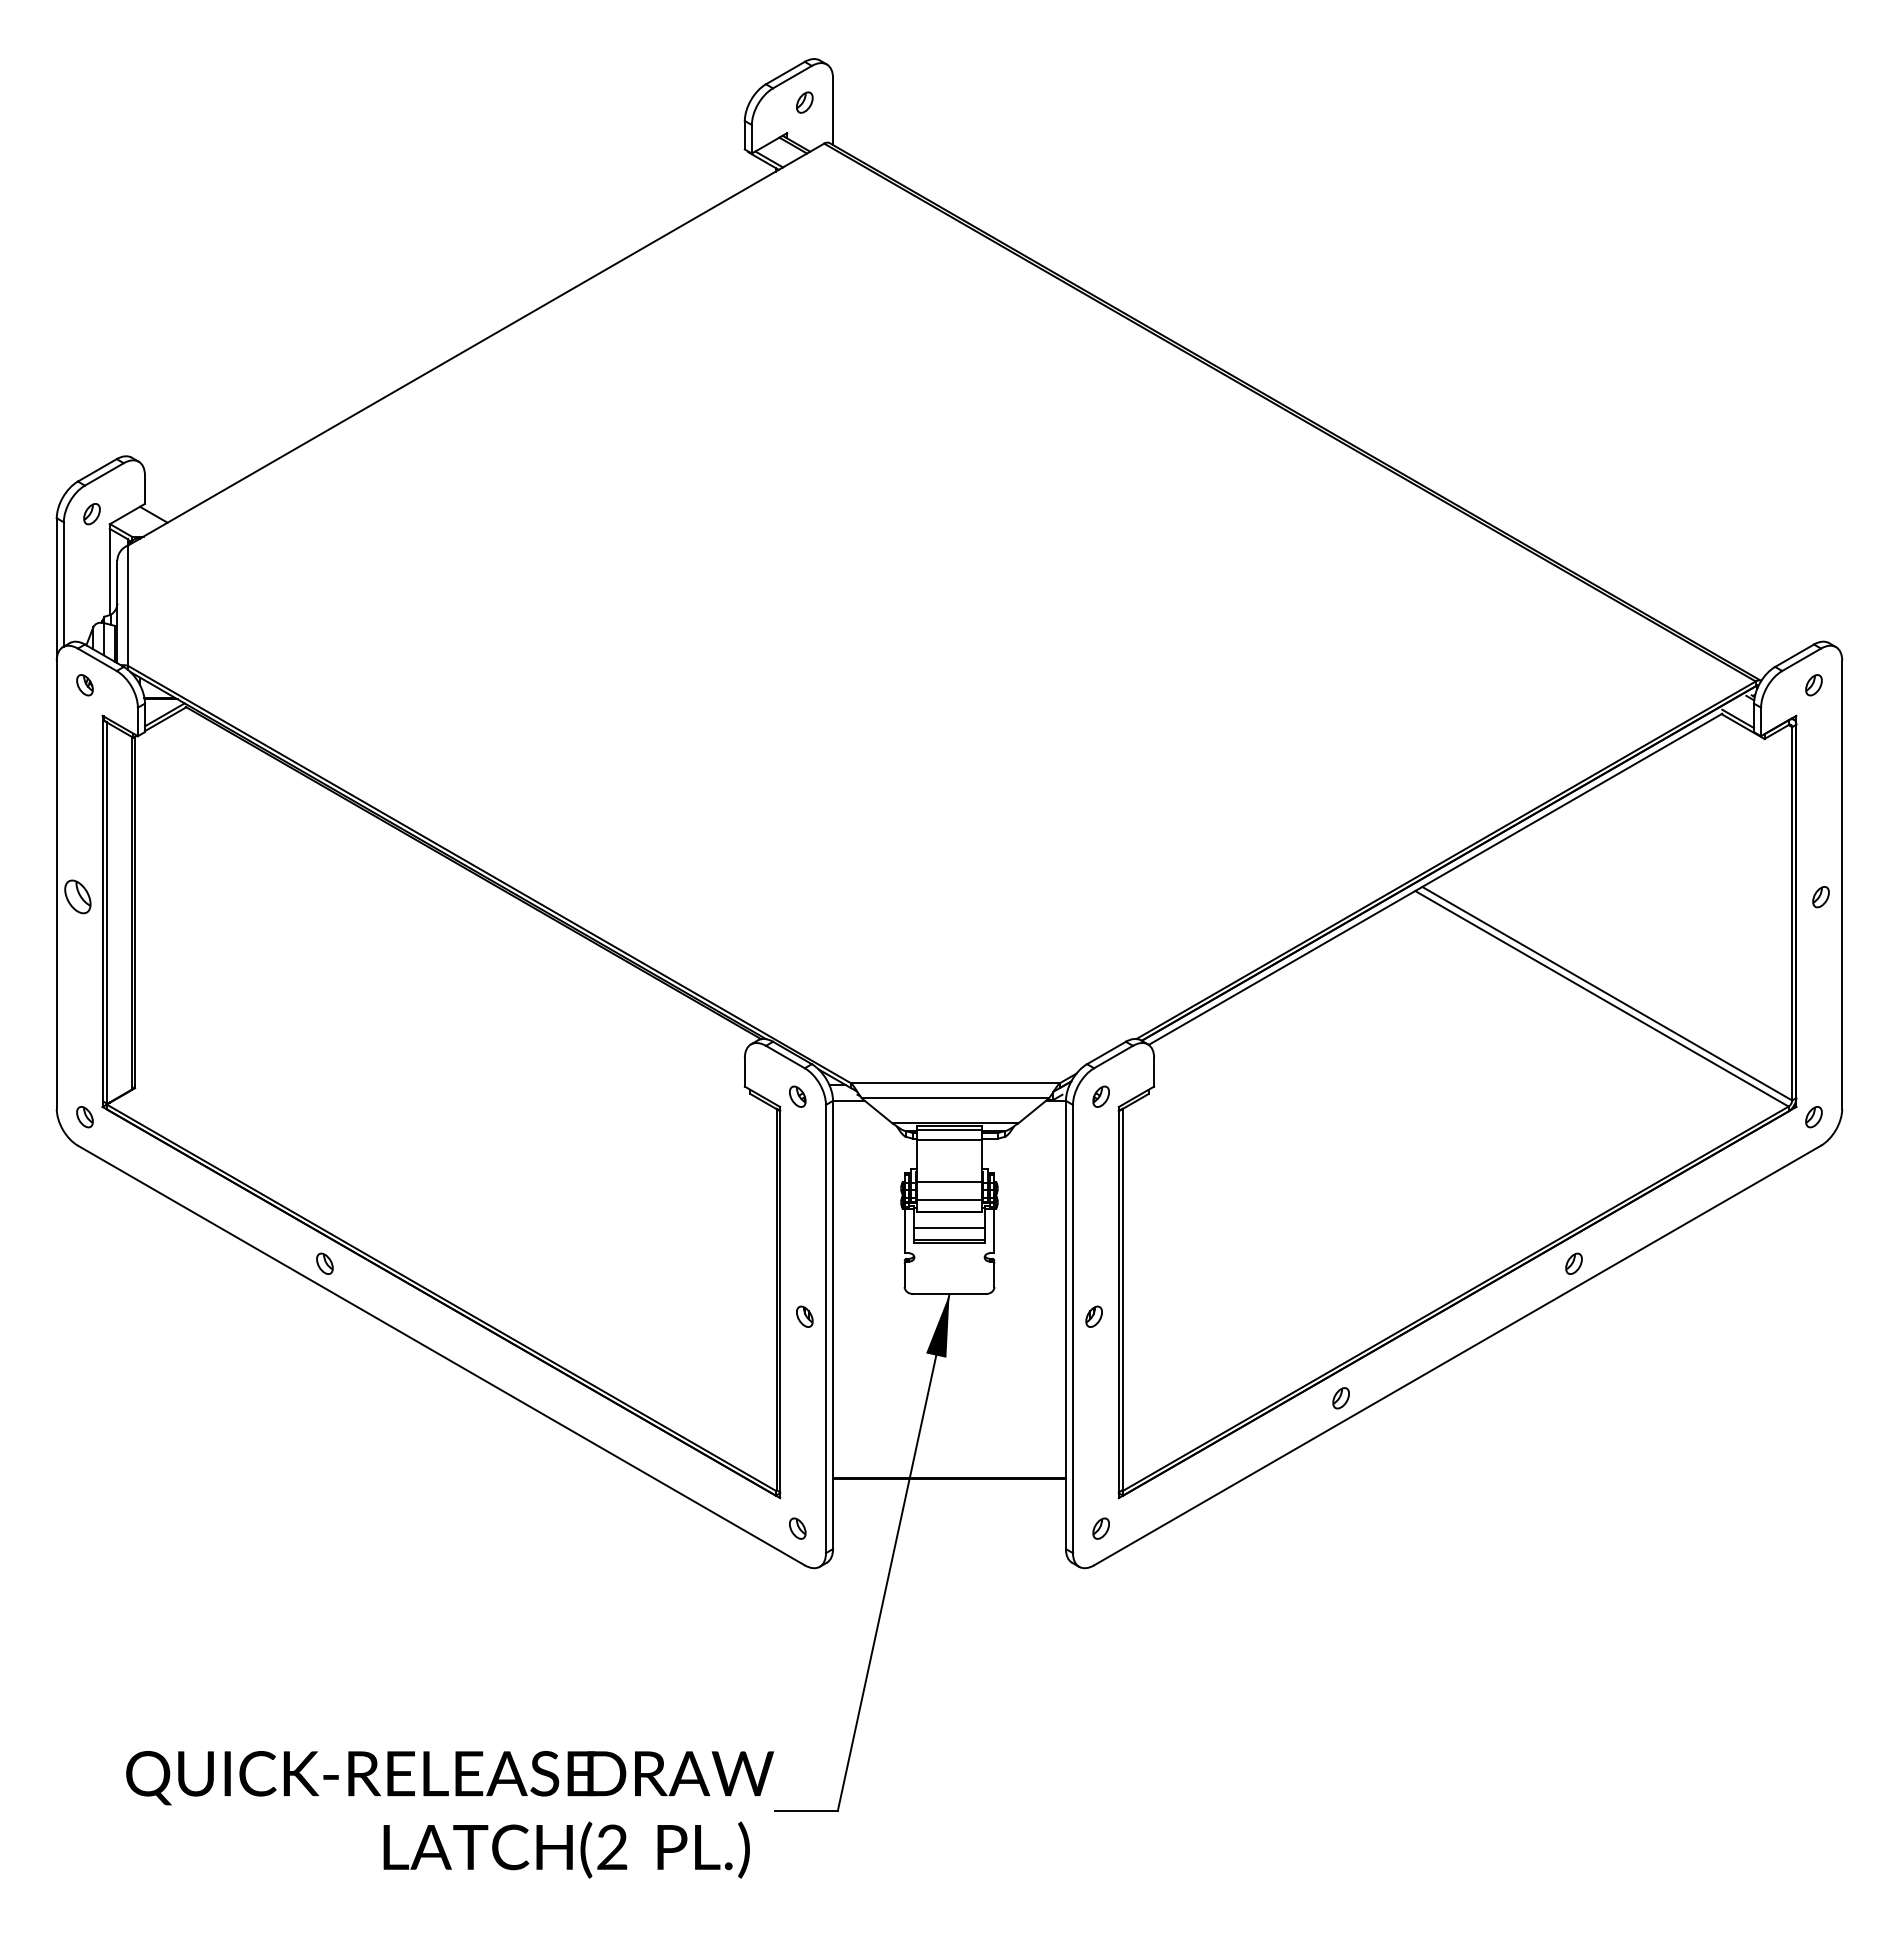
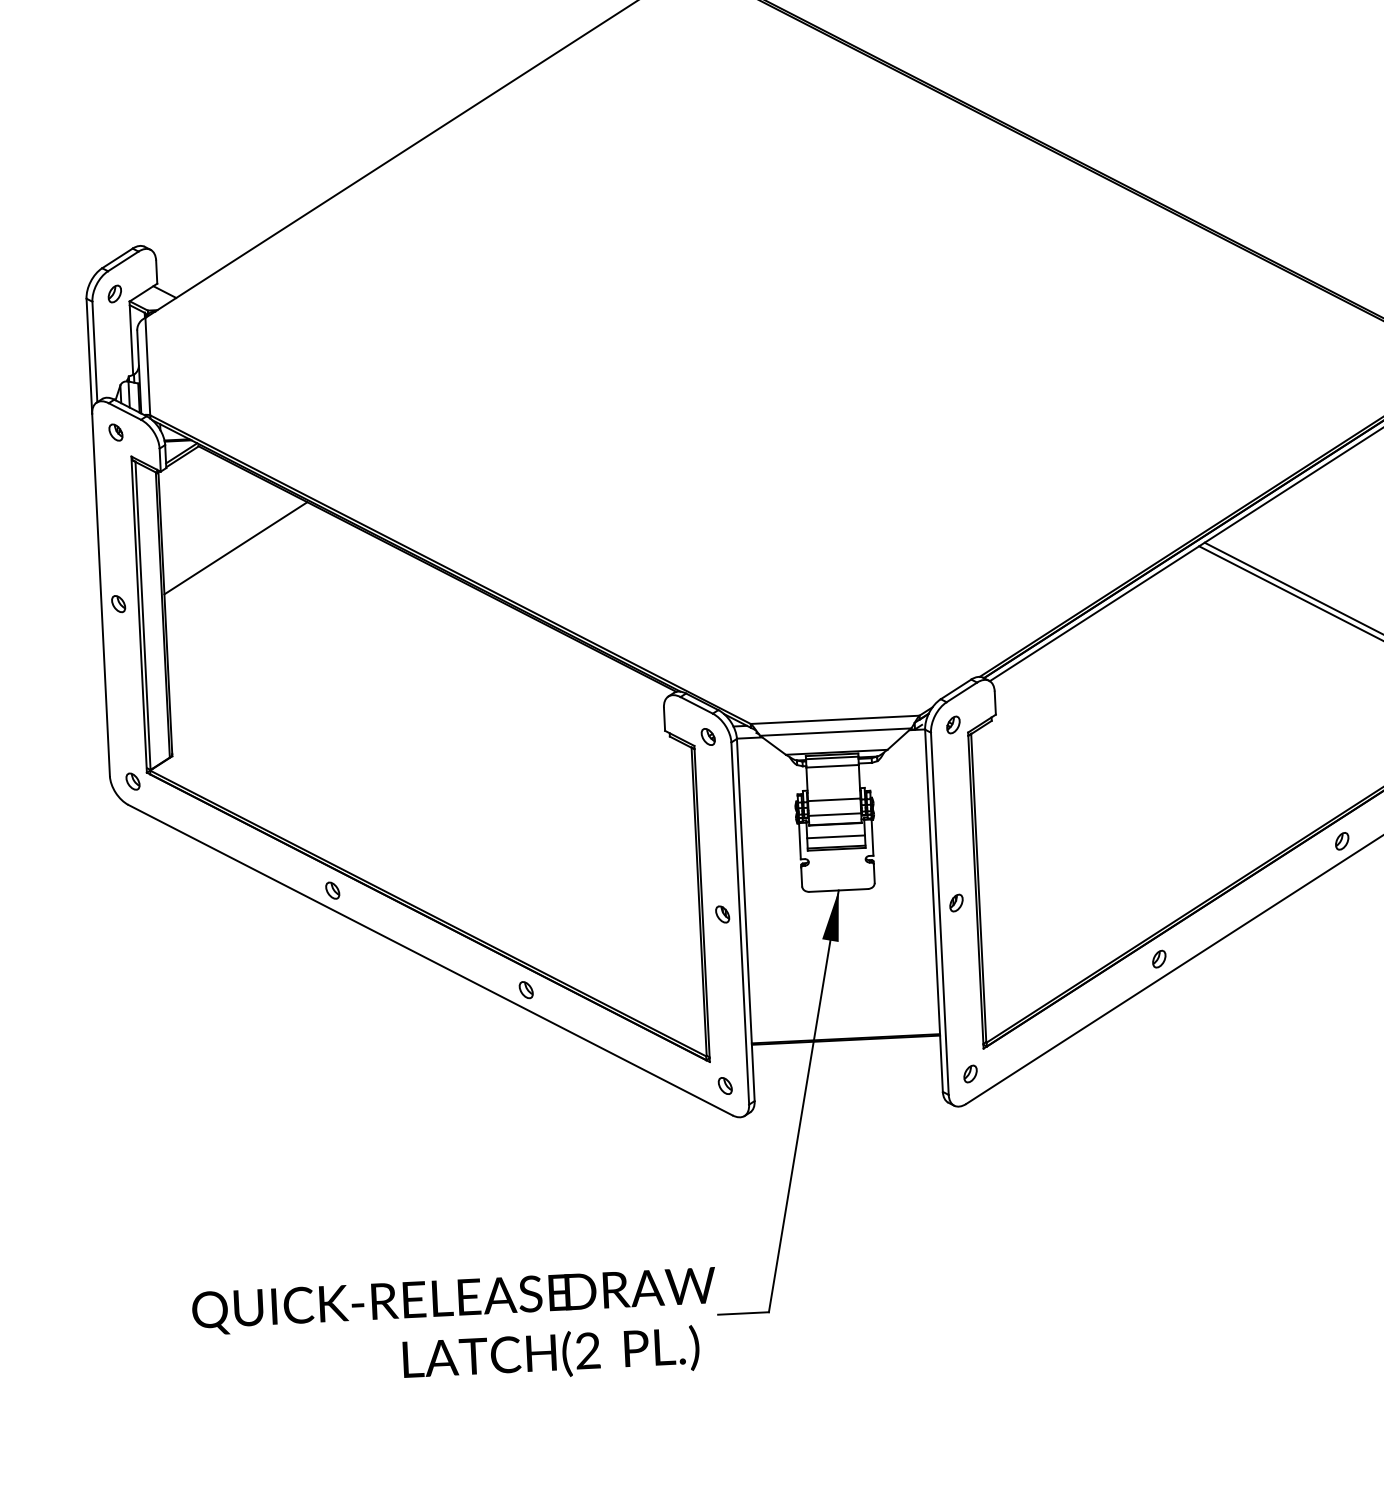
line: (226, 834) -> (236, 547), added
part: (77, 897) -> (118, 604), size x0.62
part: (557, 1398) -> (526, 990), added

